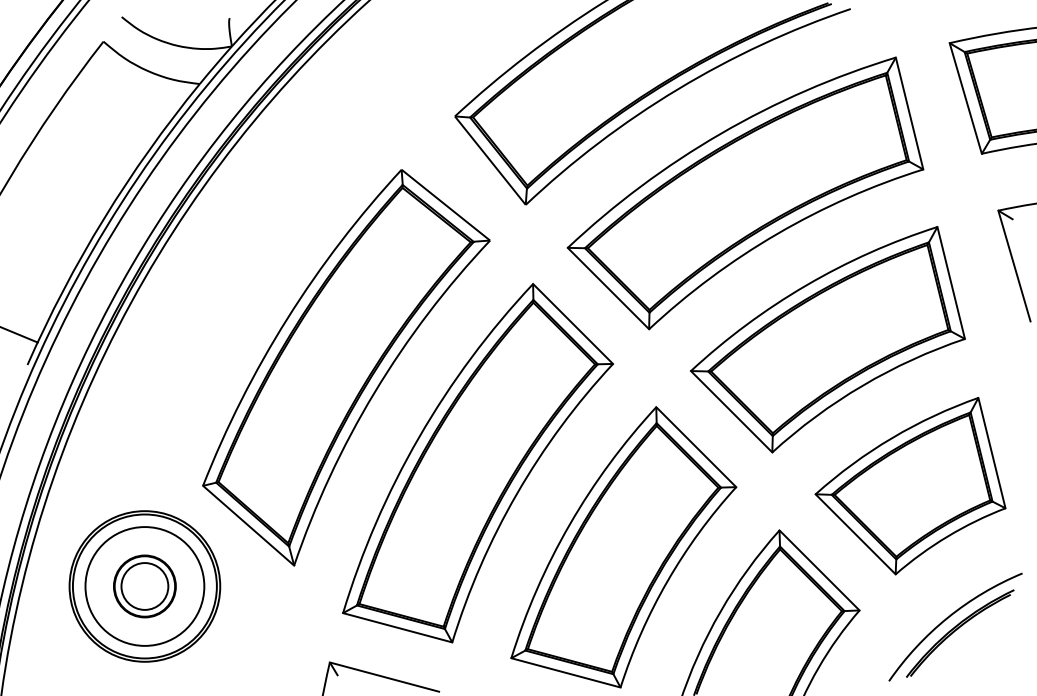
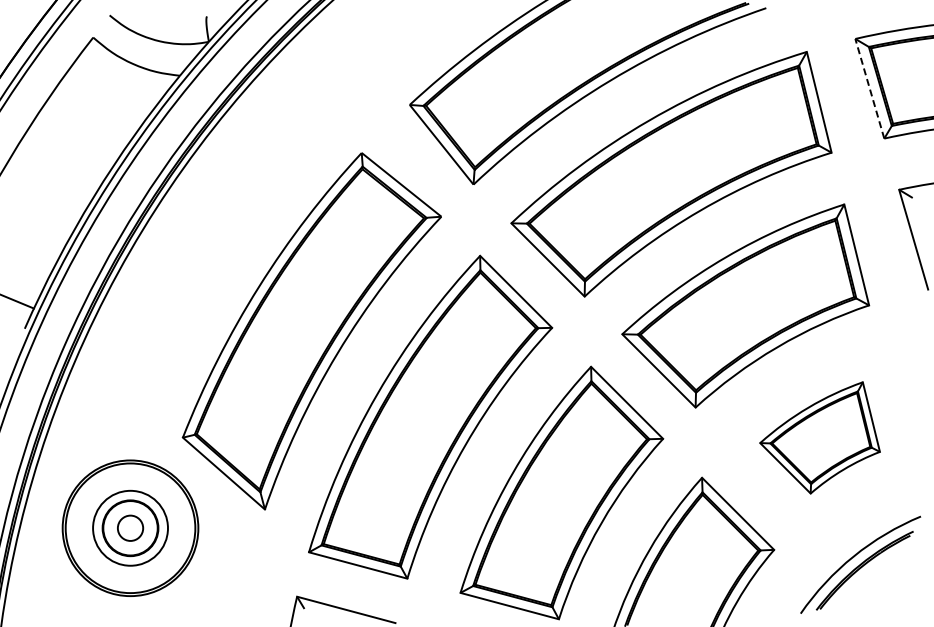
line: (965, 98) -> (869, 88), solid -> dashed
part: (909, 485) -> (819, 437), size x0.7
circle: (144, 585) -> (130, 527), size x0.7
circle: (144, 586) -> (130, 528), size x0.6

